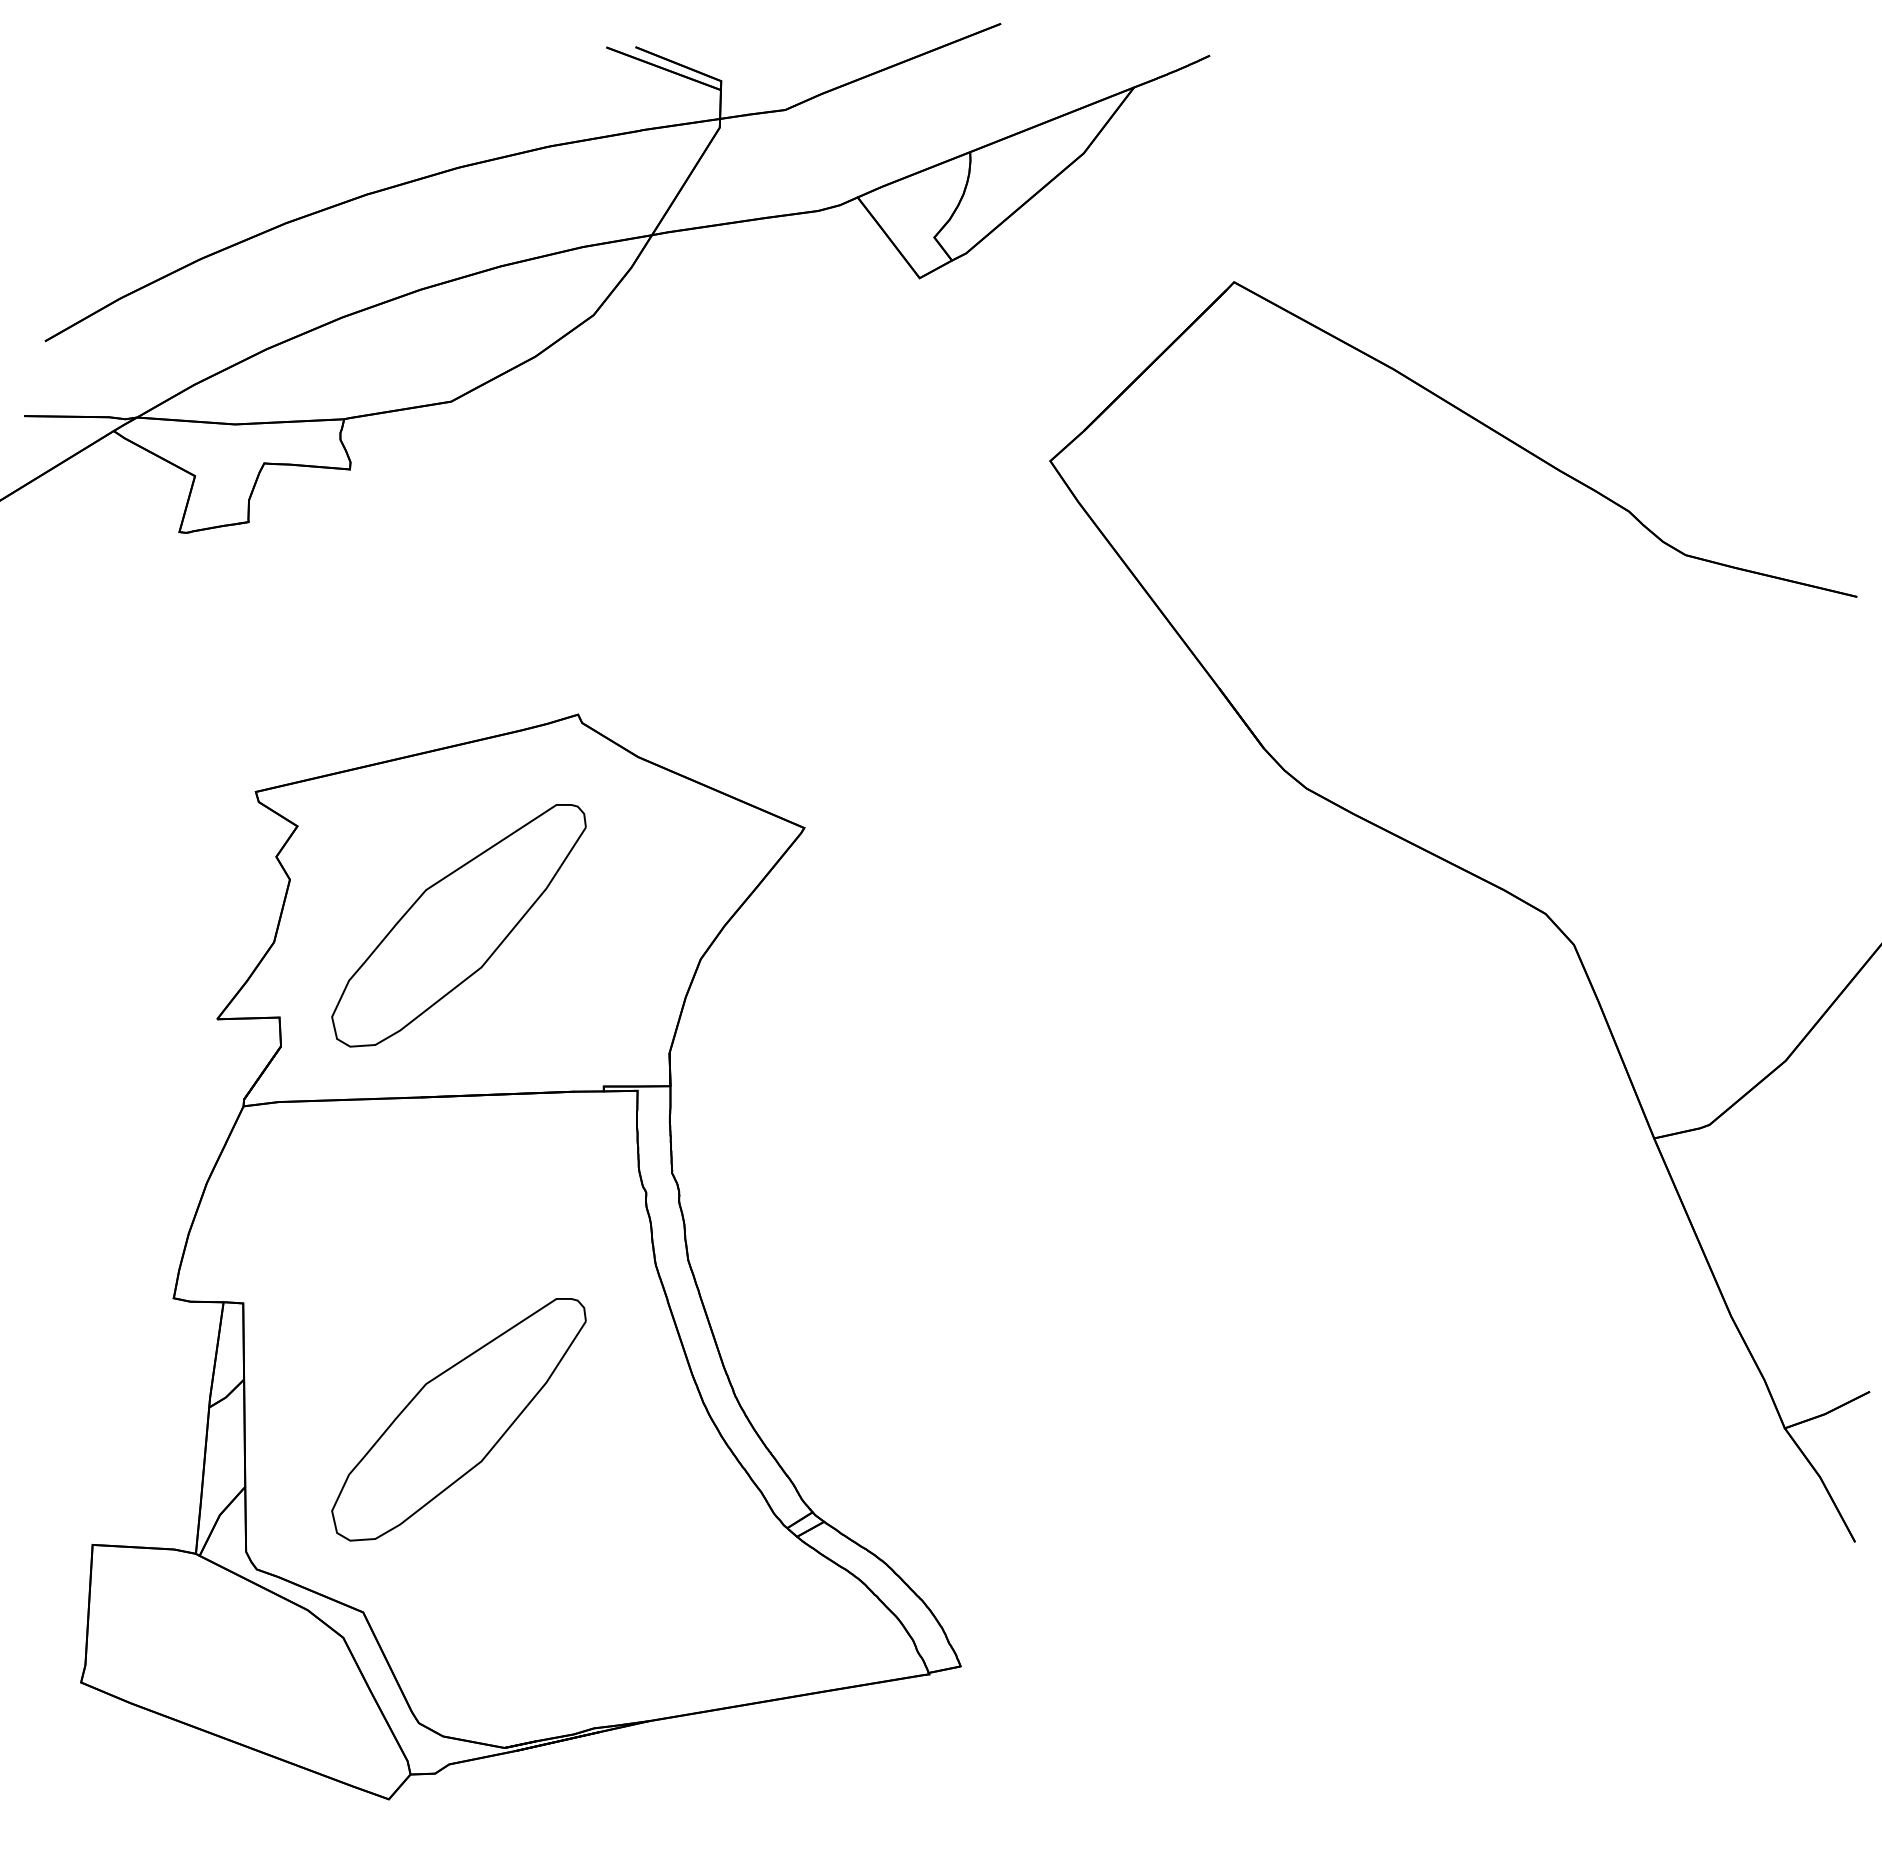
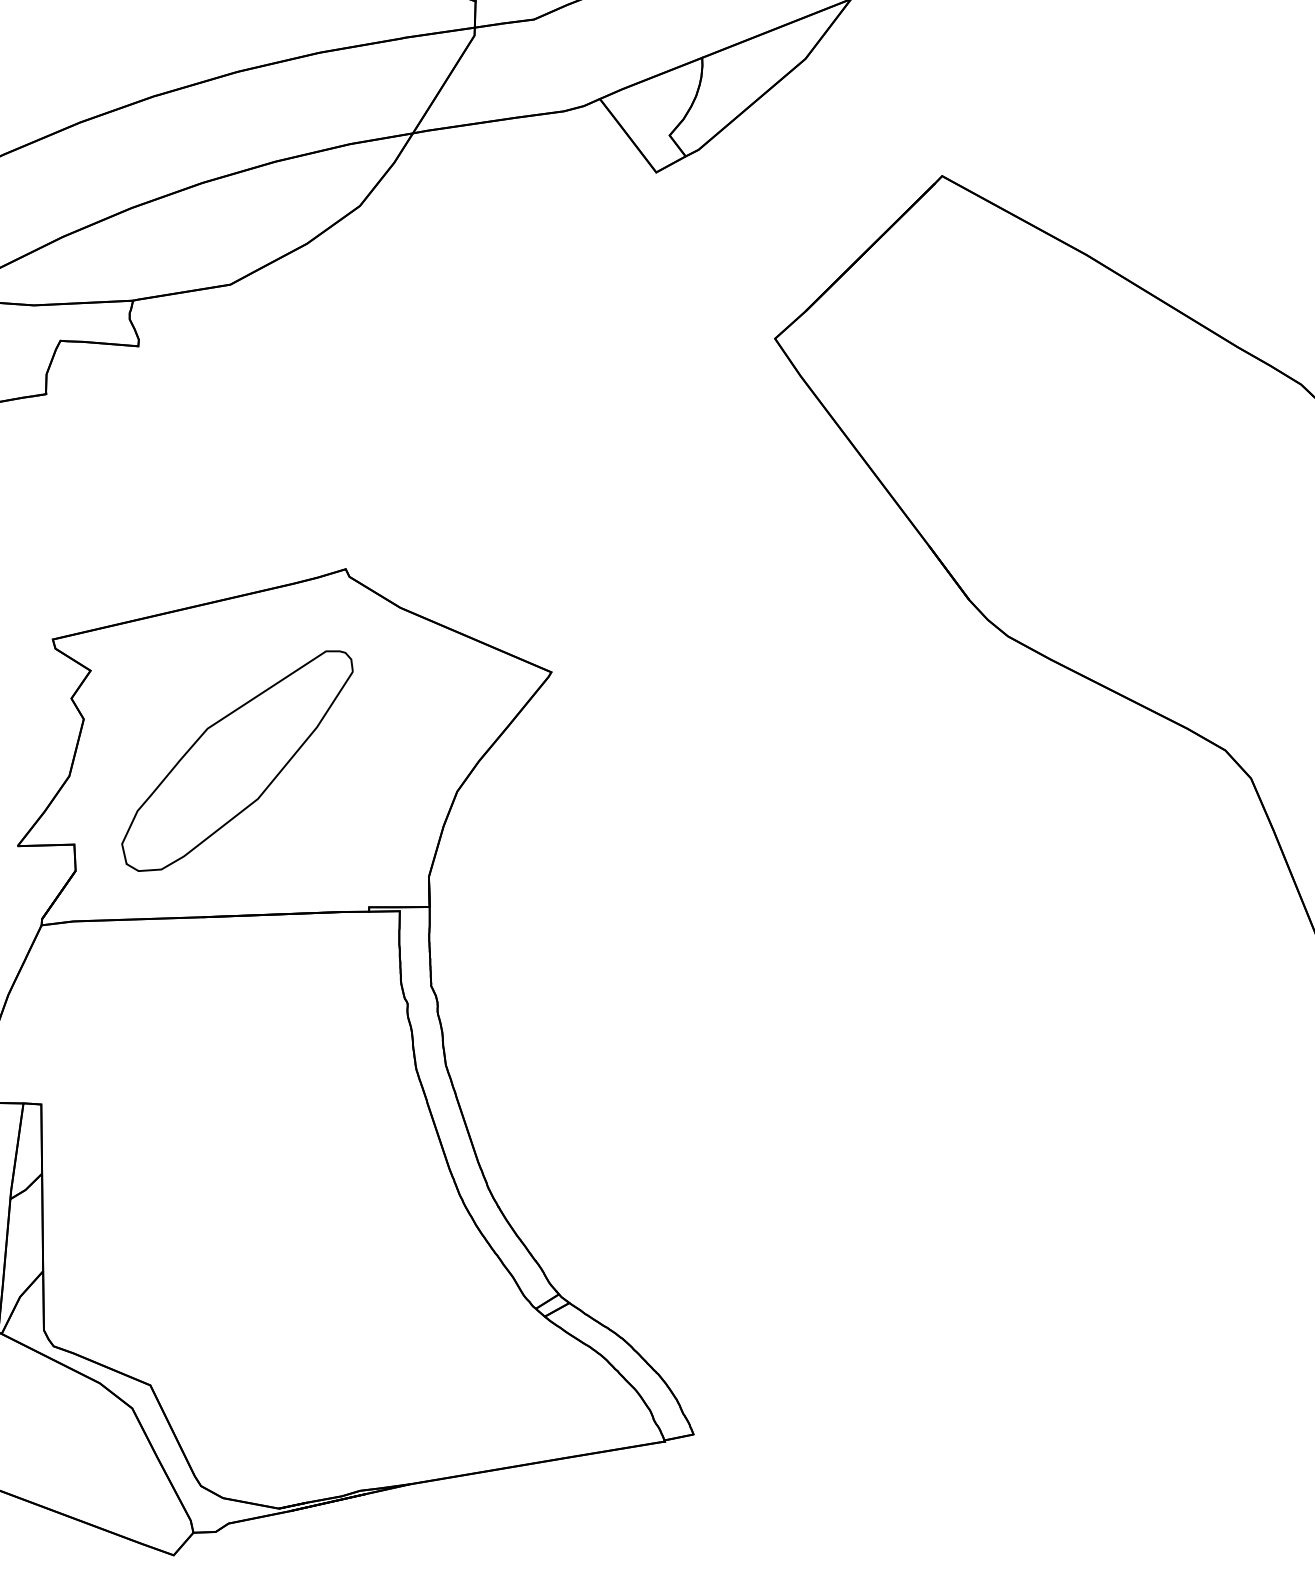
part: (458, 1419) -> (237, 1210), removed

